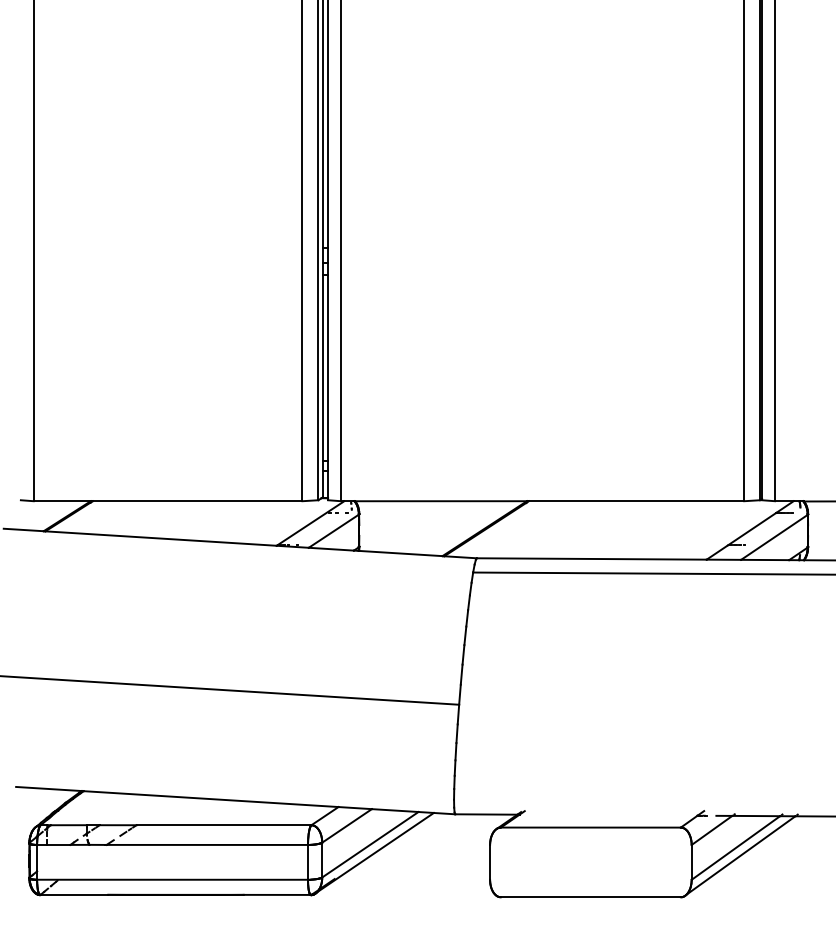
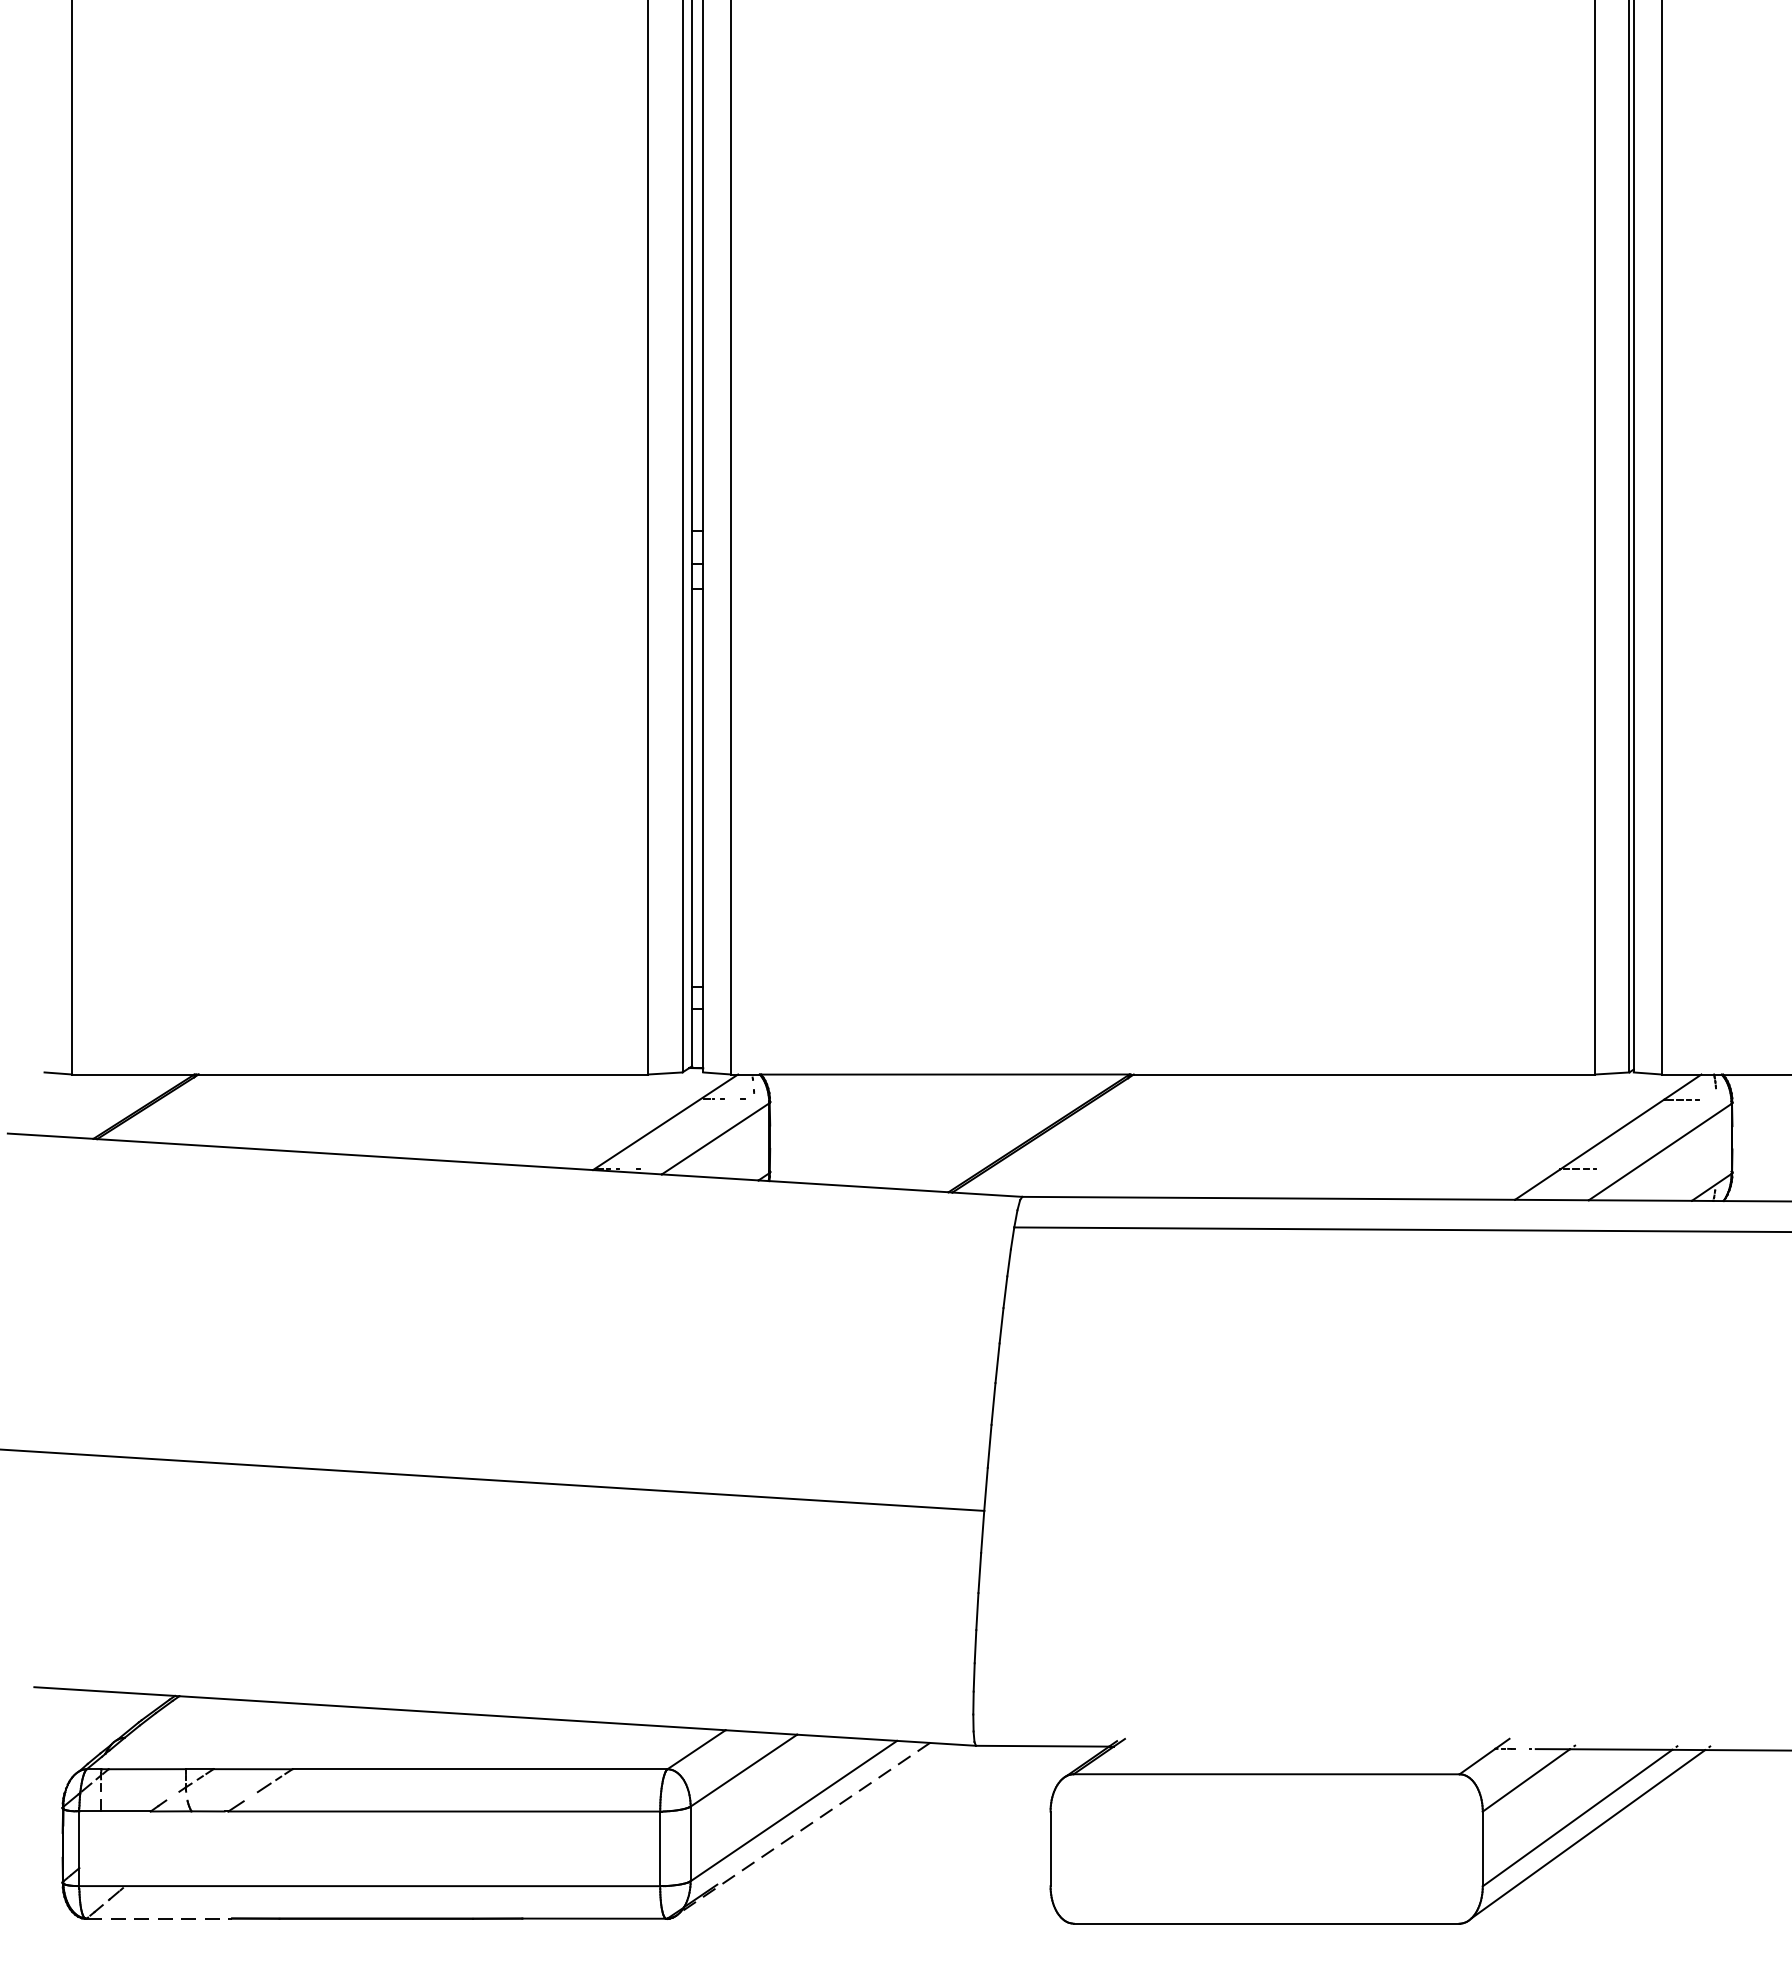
line: (375, 852) -> (804, 1827), solid -> dashed
line: (74, 894) -> (159, 1917), solid -> dashed

